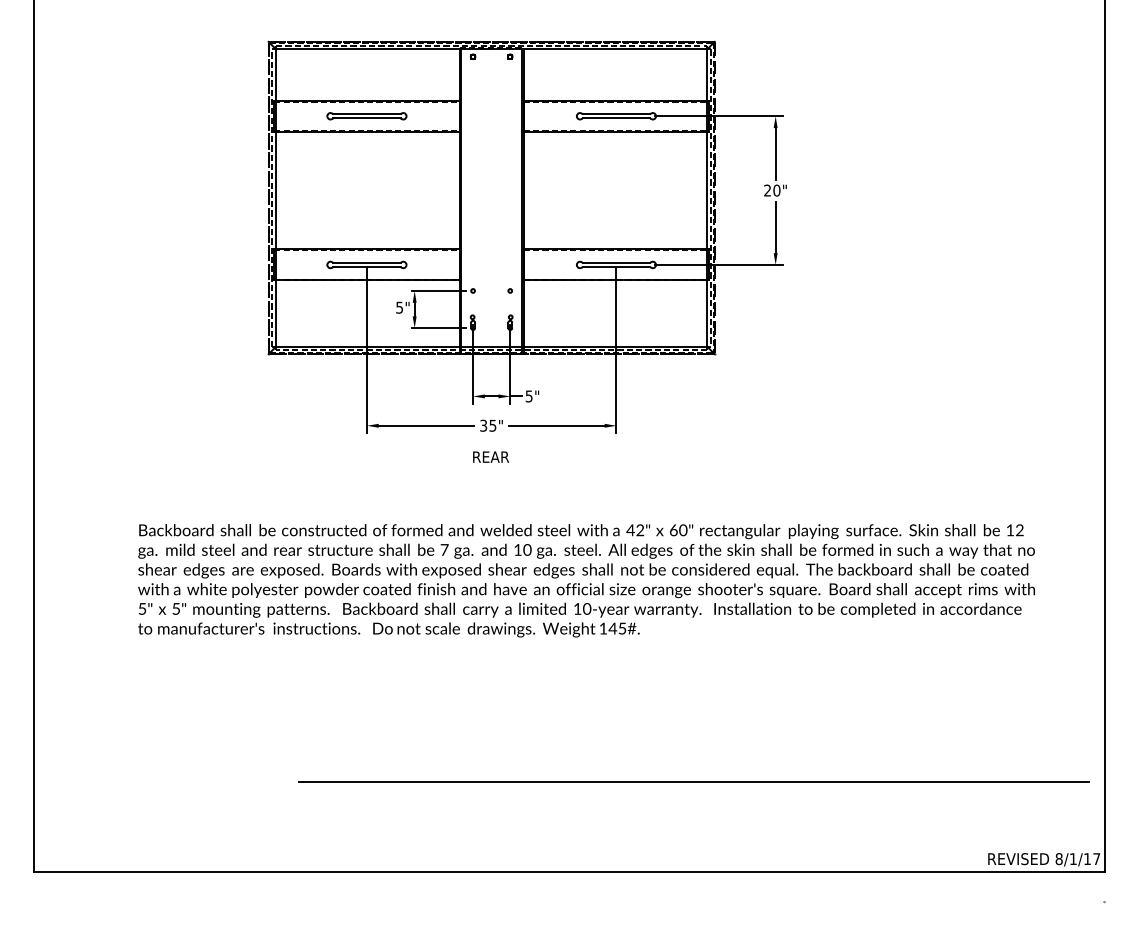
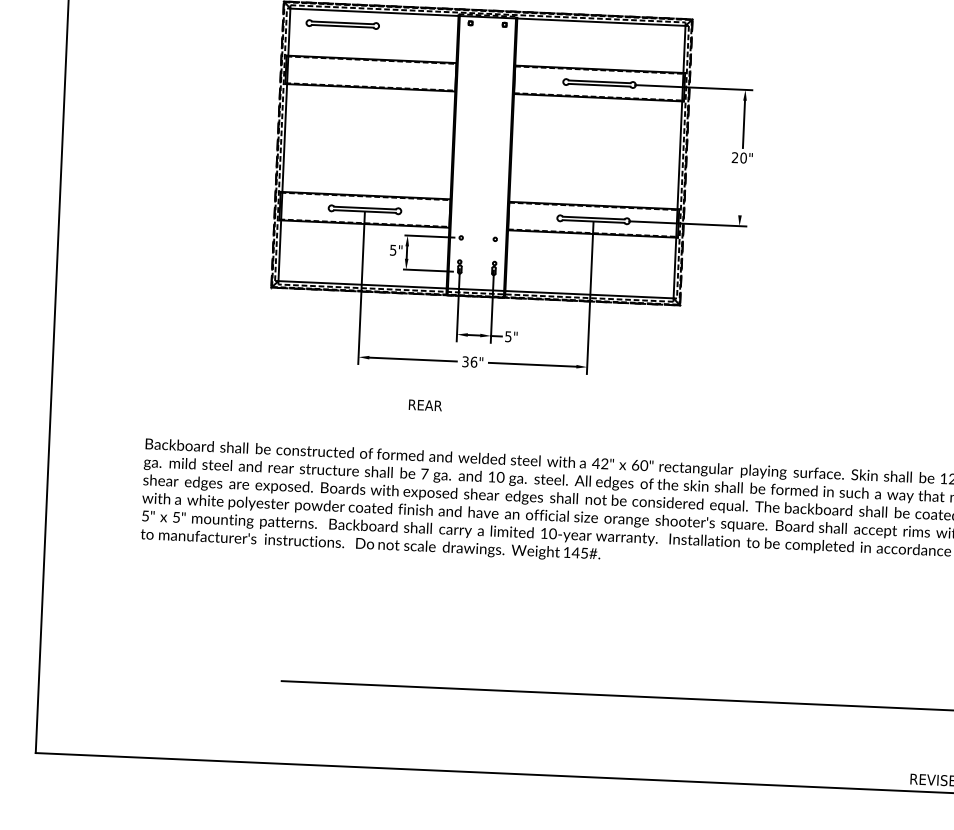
part: (366, 116) -> (342, 24), moved
line: (775, 227) -> (740, 191), removed
text: (492, 425) -> (473, 361), 35" -> 36"
text: (491, 456) -> (425, 404), moved

